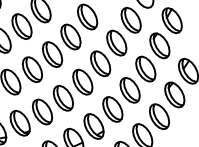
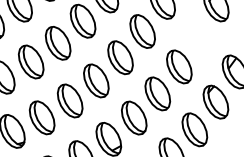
part: (159, 45) -> (198, 36), removed

